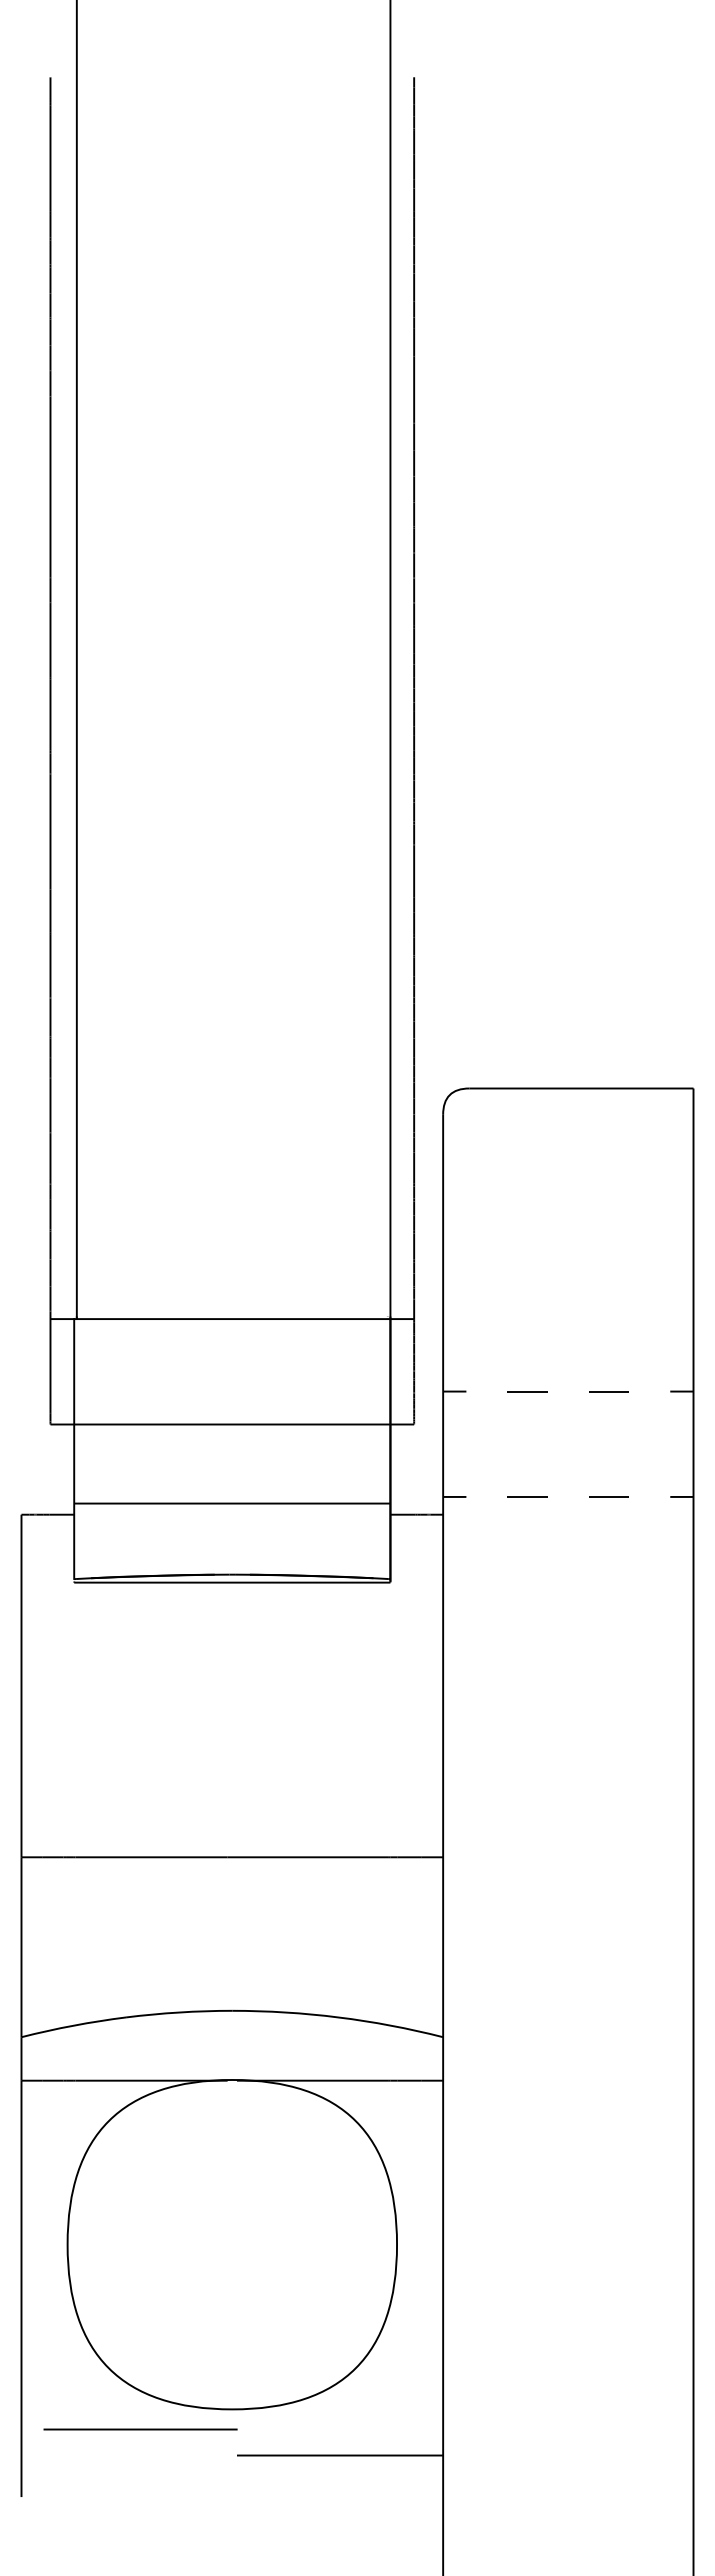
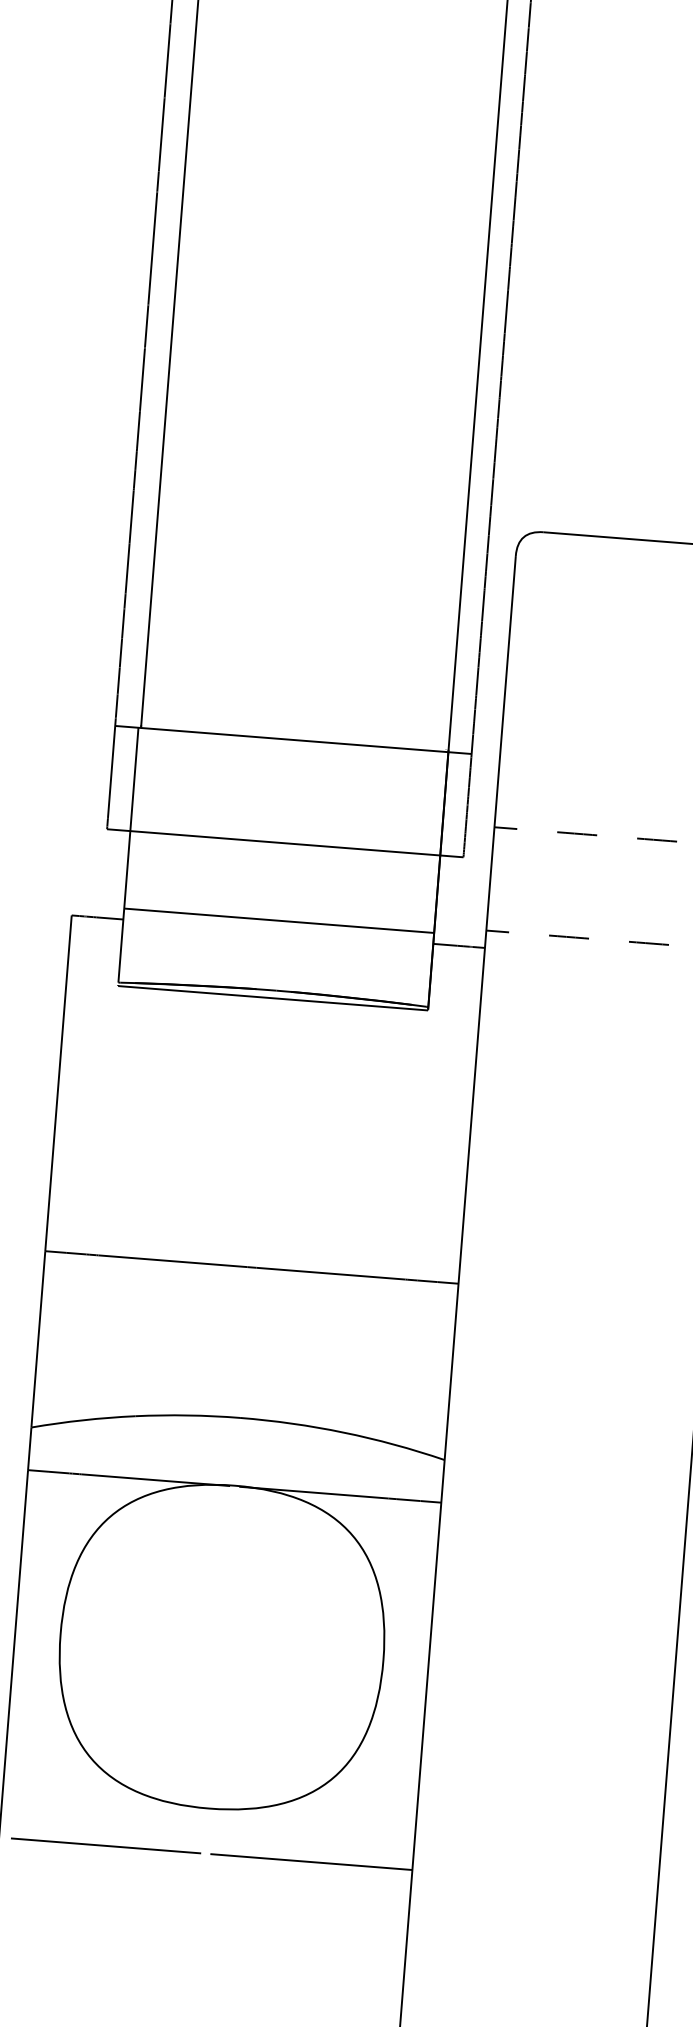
line: (140, 2429) -> (105, 1845), moved

